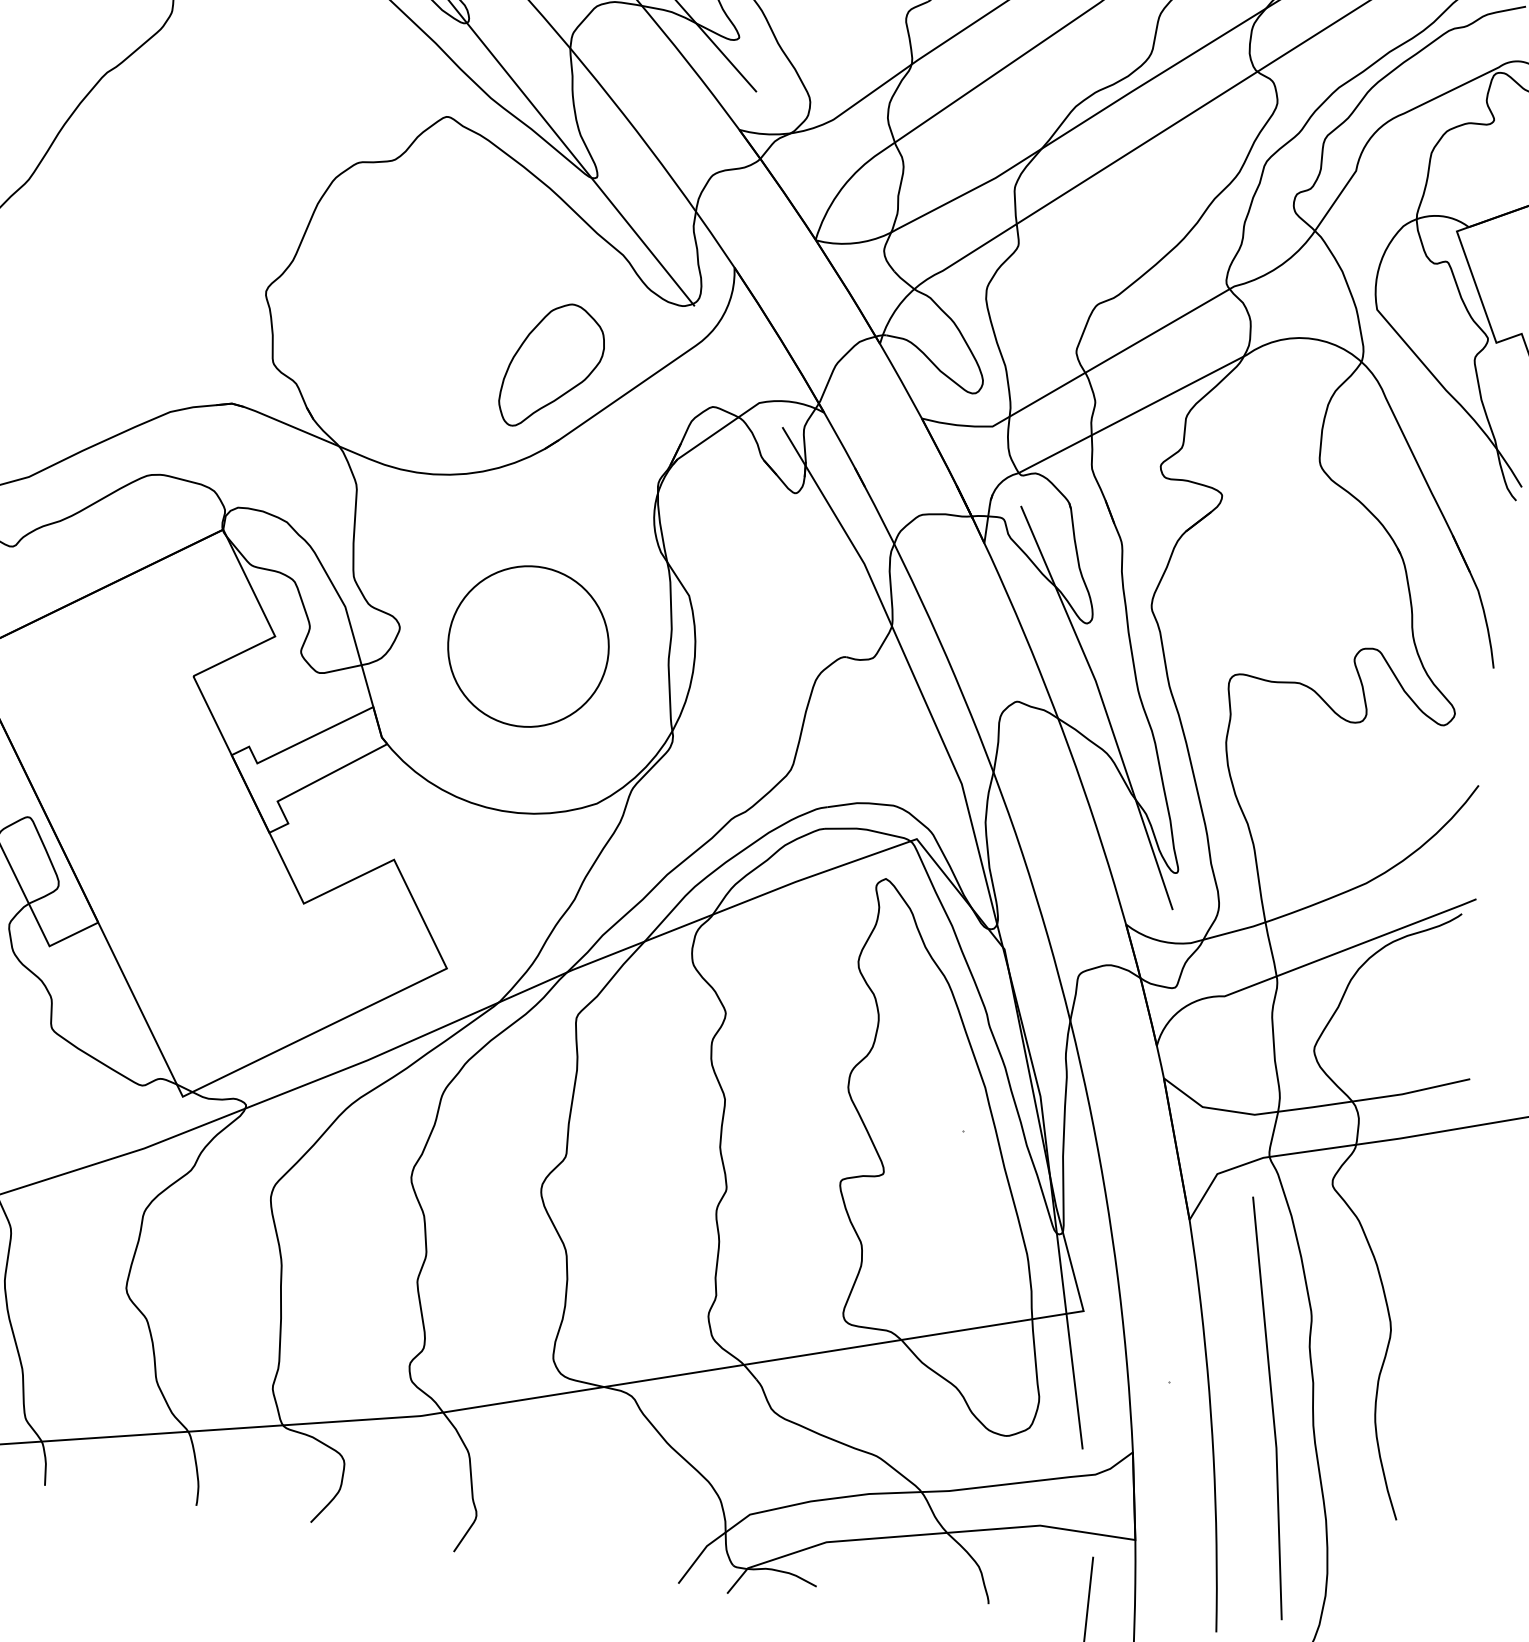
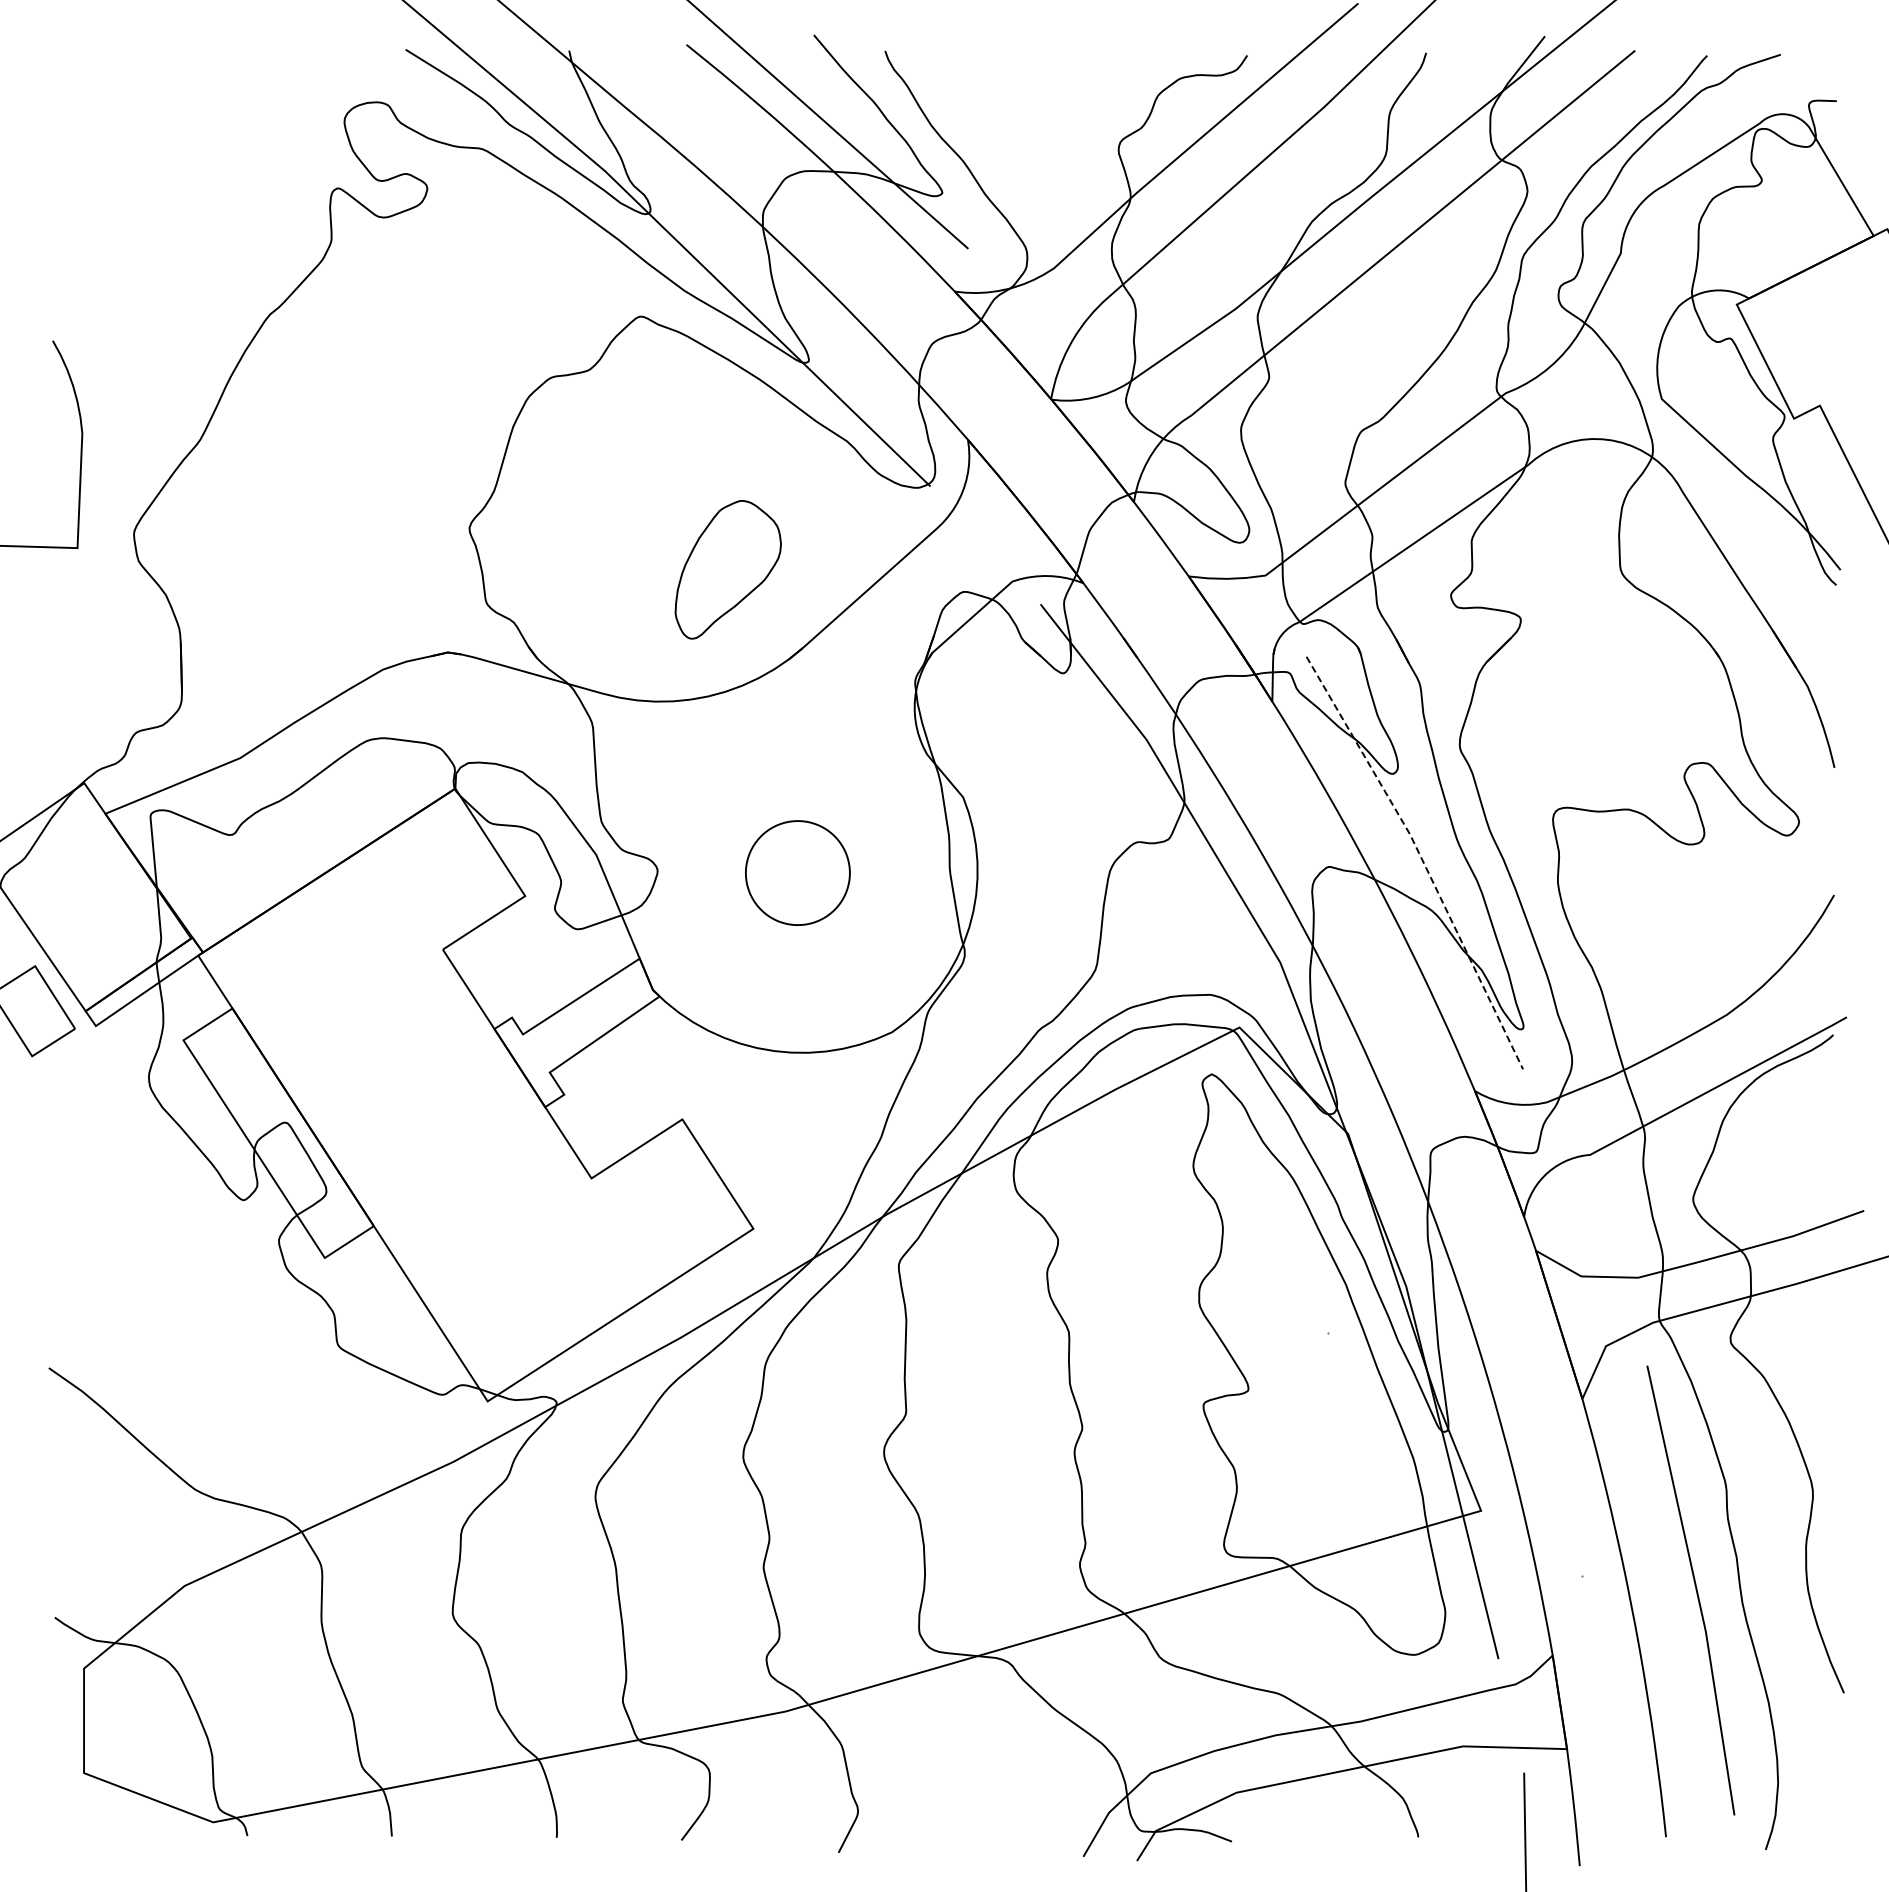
part: (551, 365) -> (727, 569), moved
part: (528, 645) -> (797, 872), size x0.6
line: (1103, 704) -> (1421, 858), solid -> dashed

